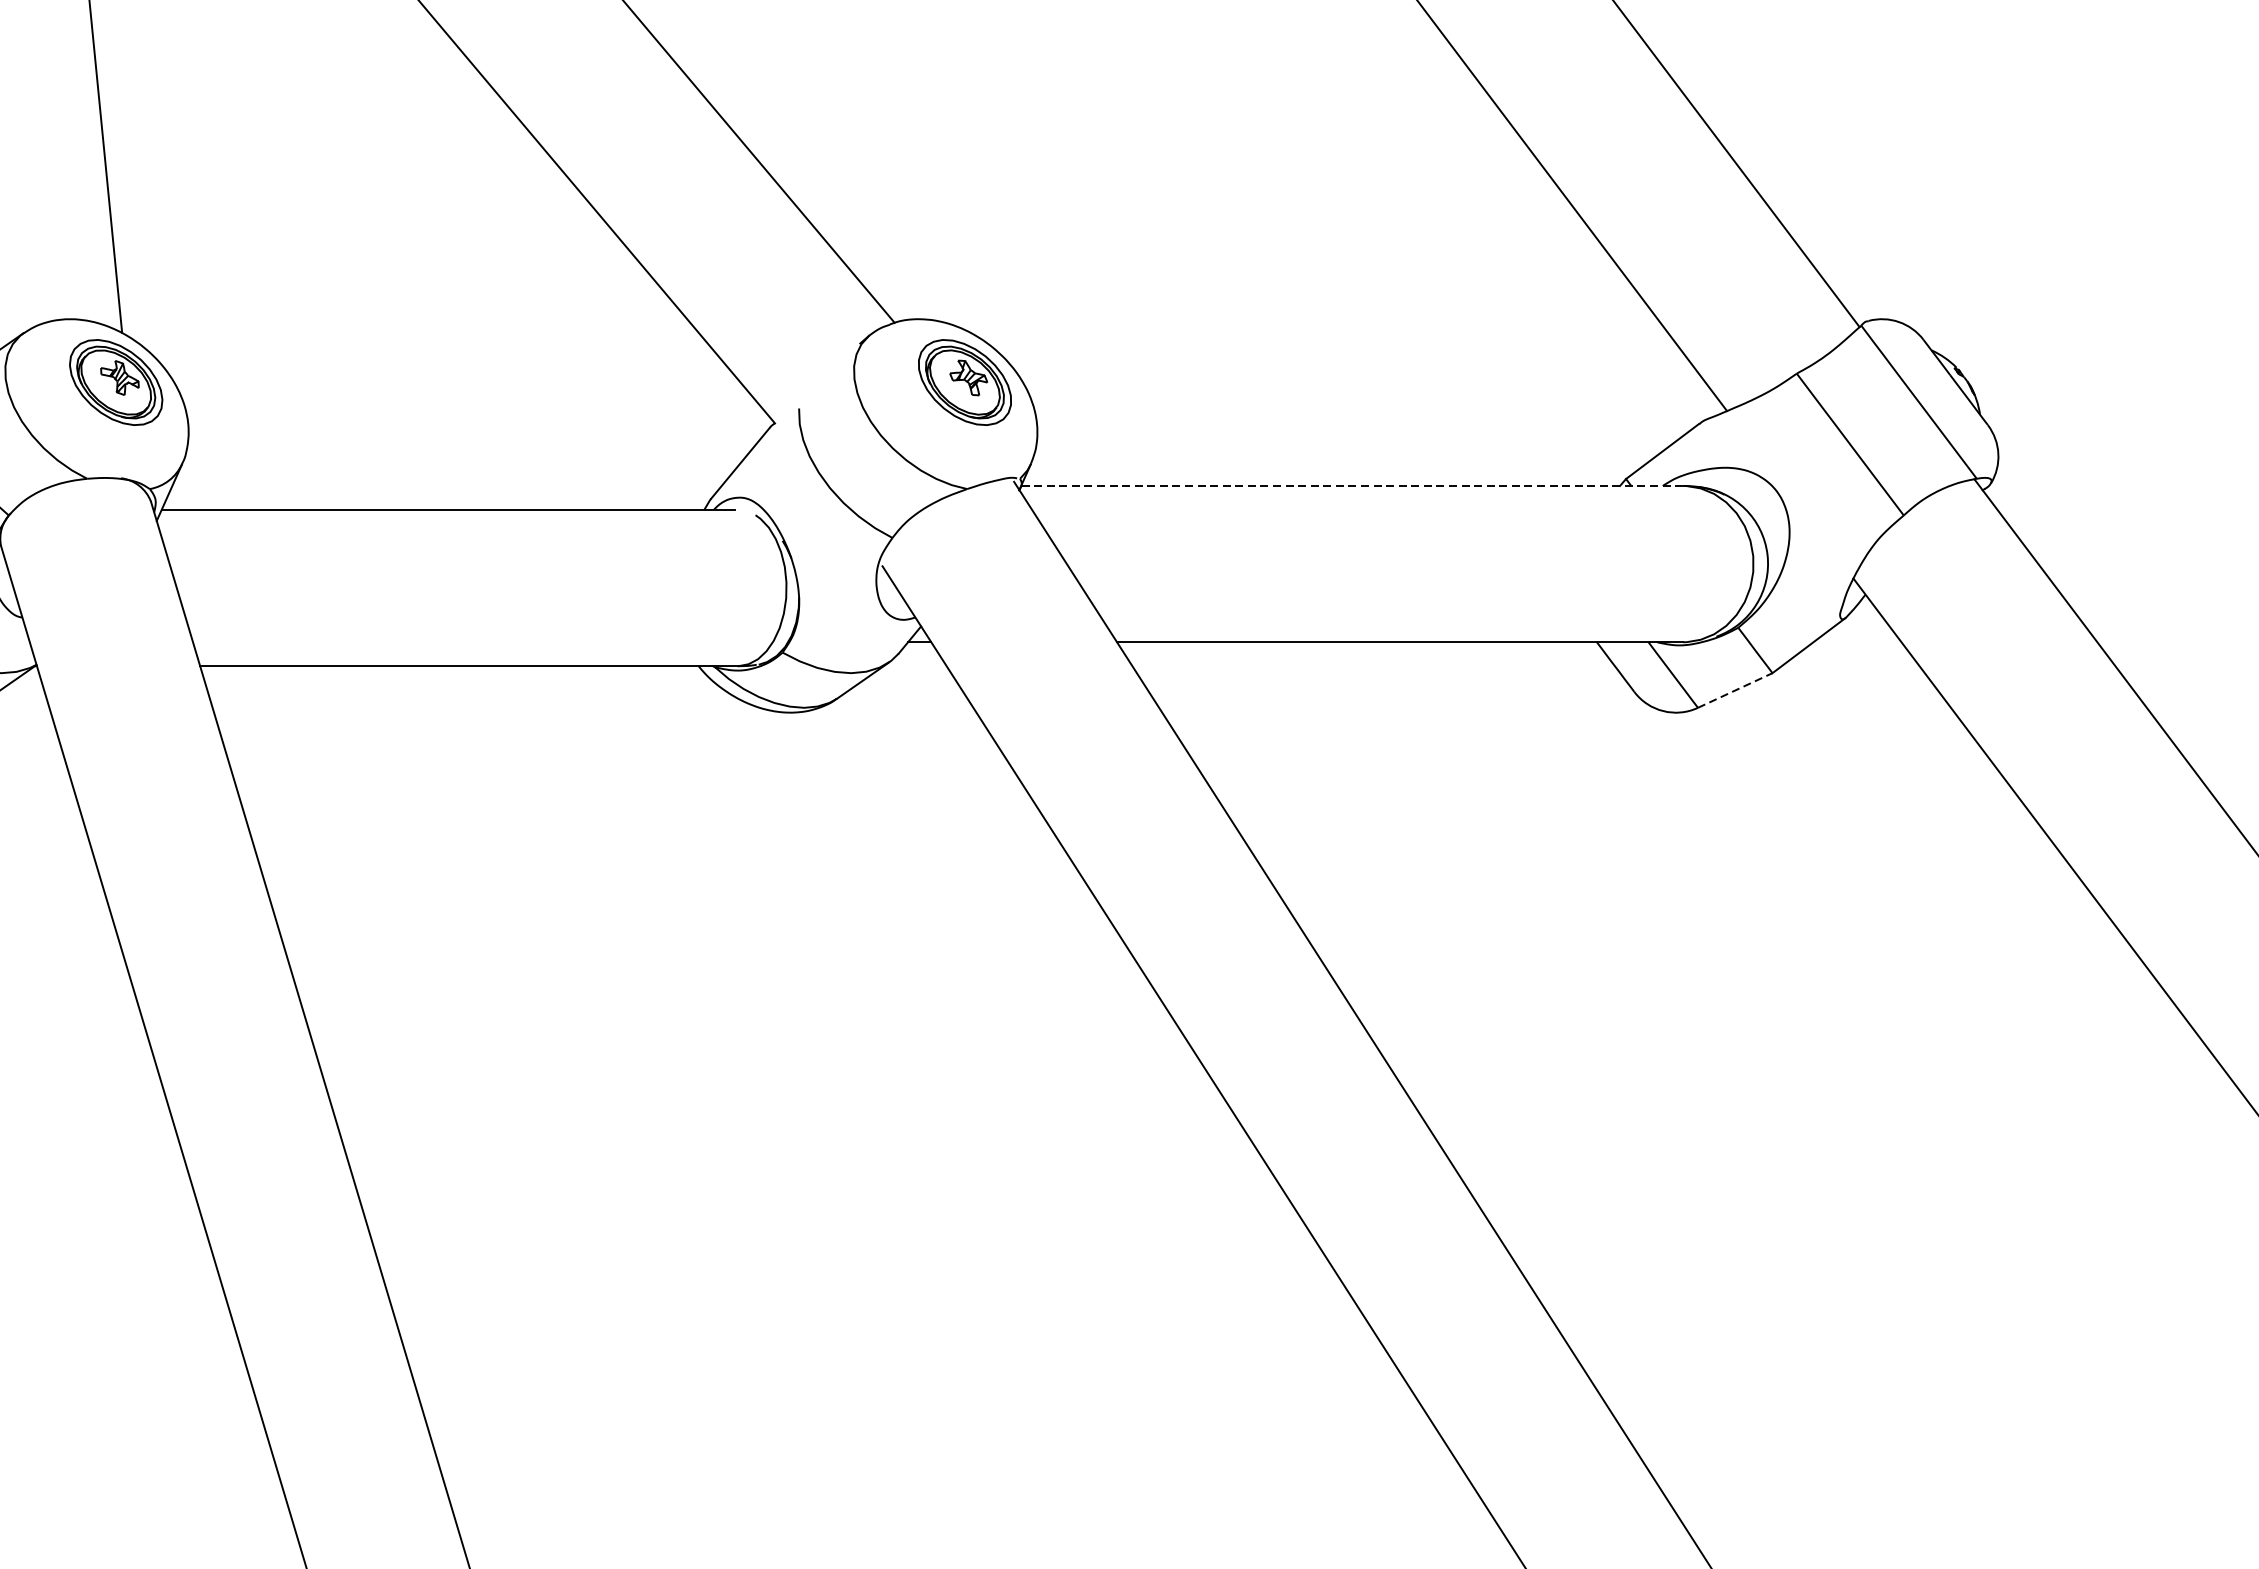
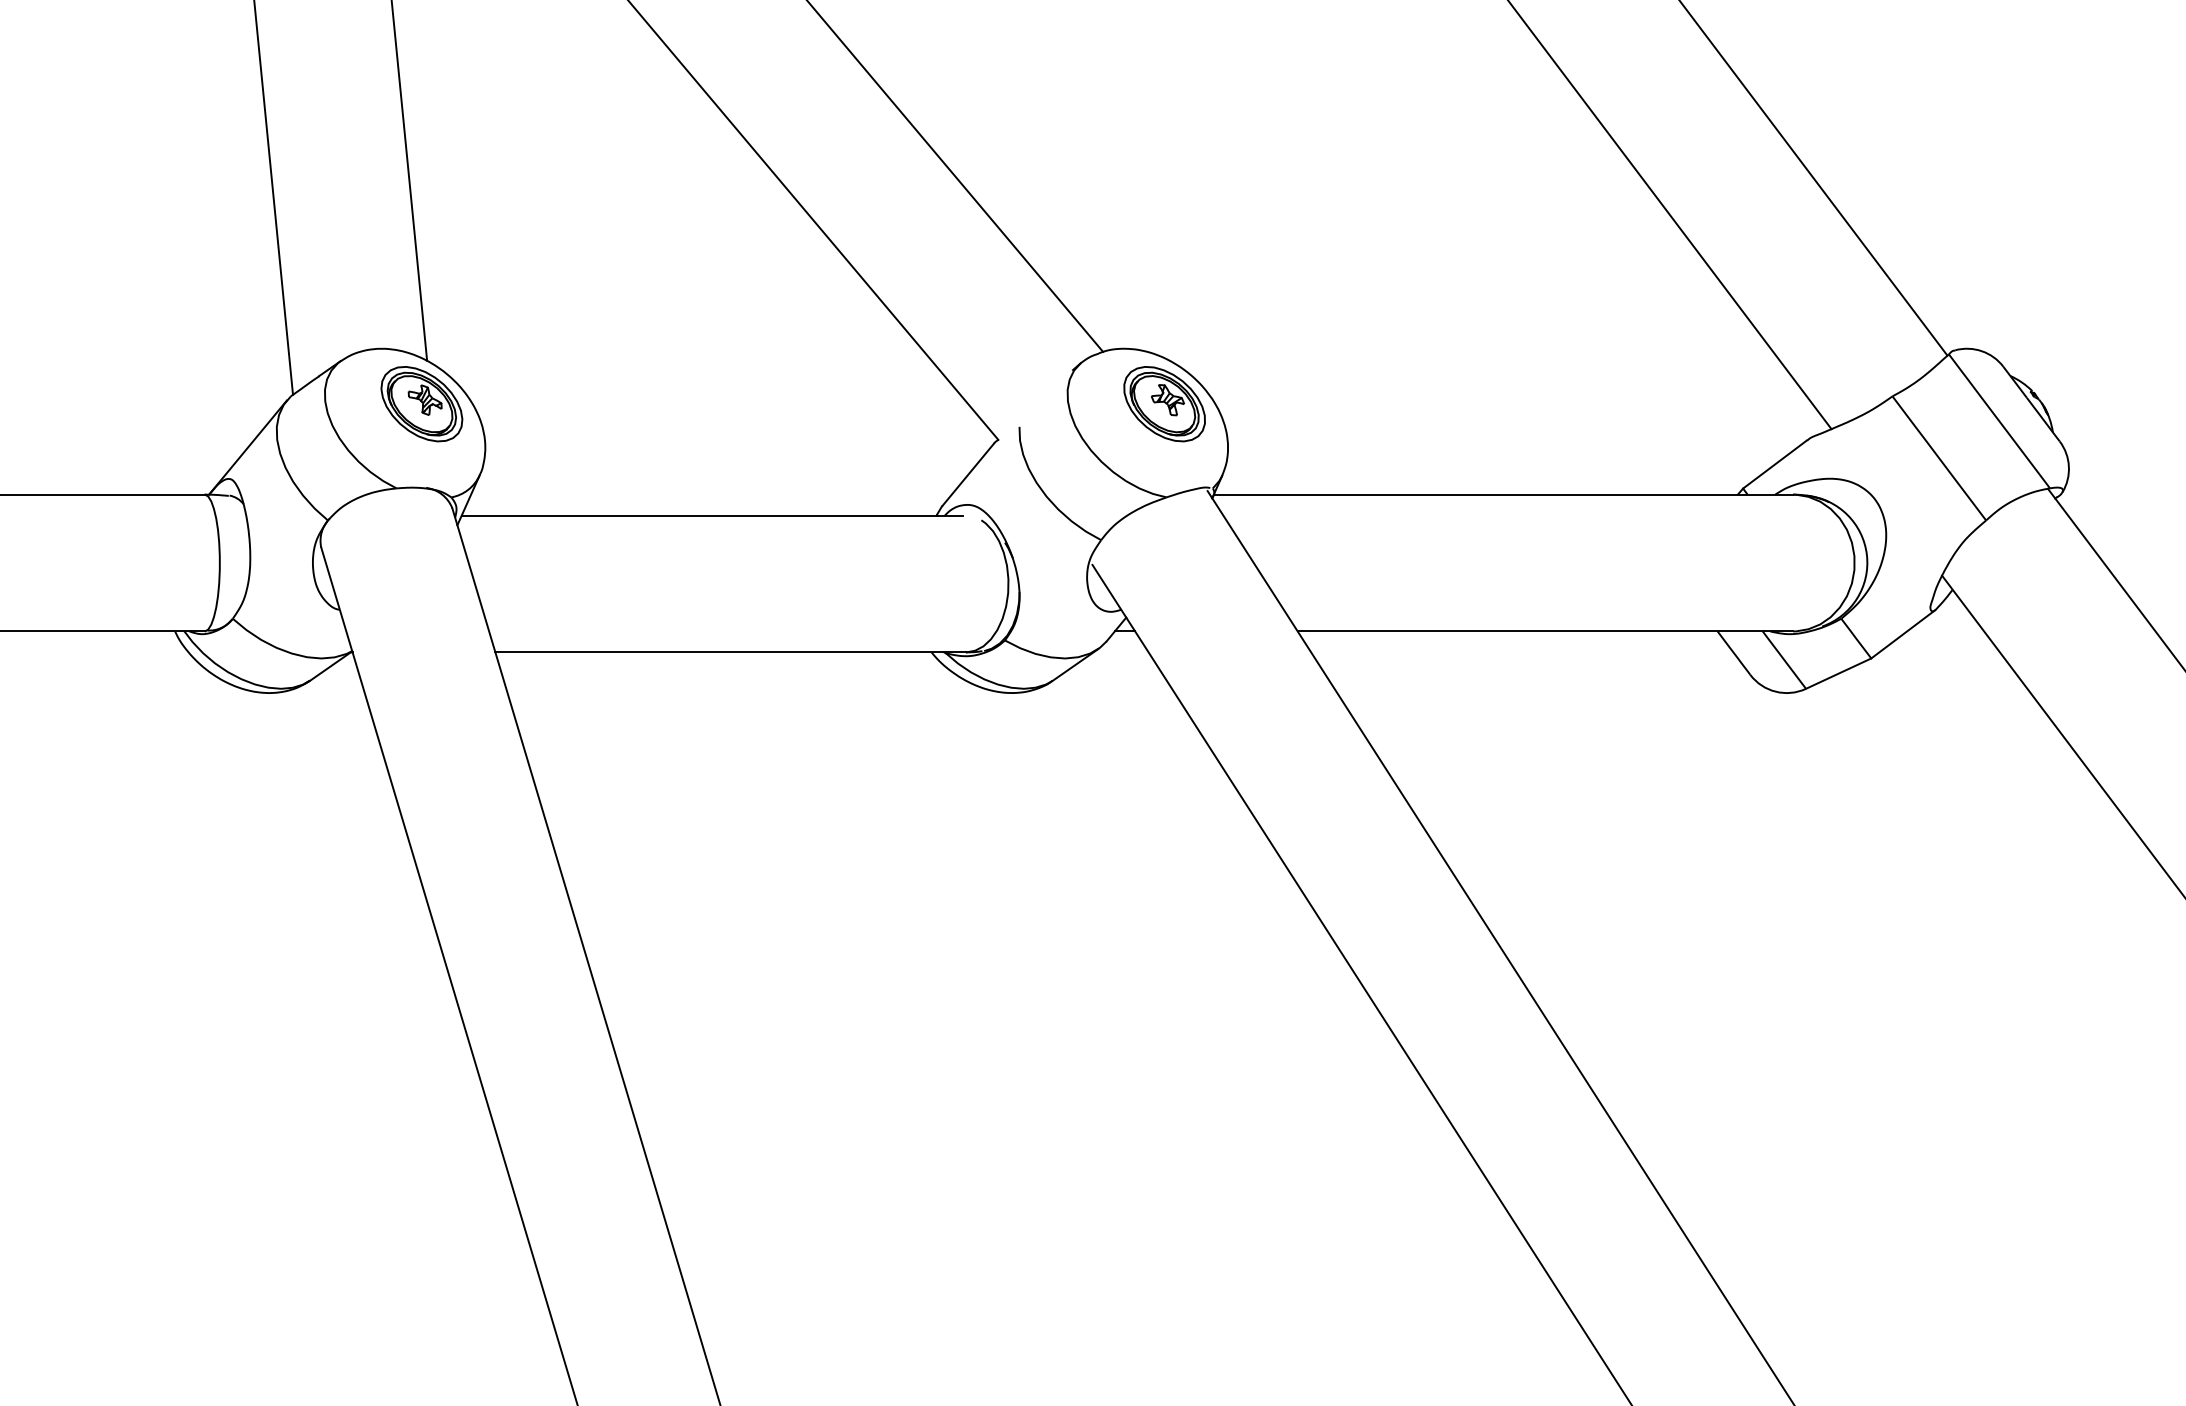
line: (1352, 485) -> (1503, 494), dashed -> solid
line: (1735, 690) -> (1838, 673), dashed -> solid

